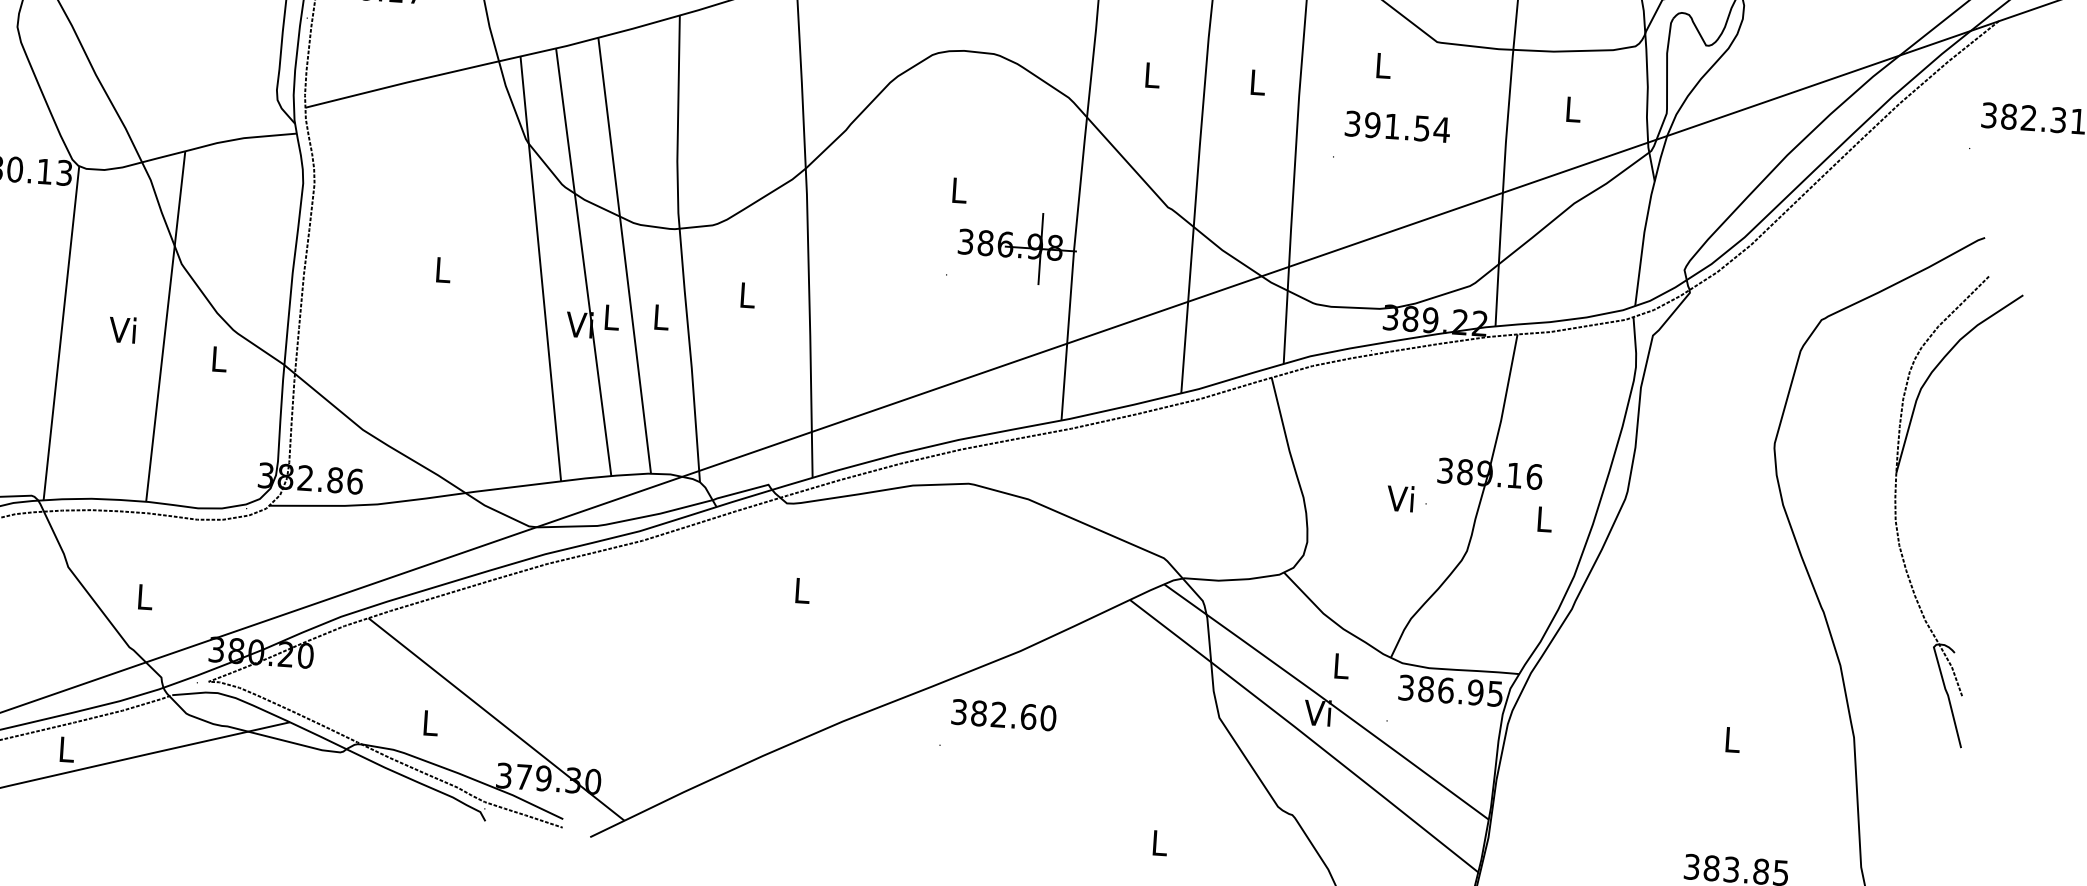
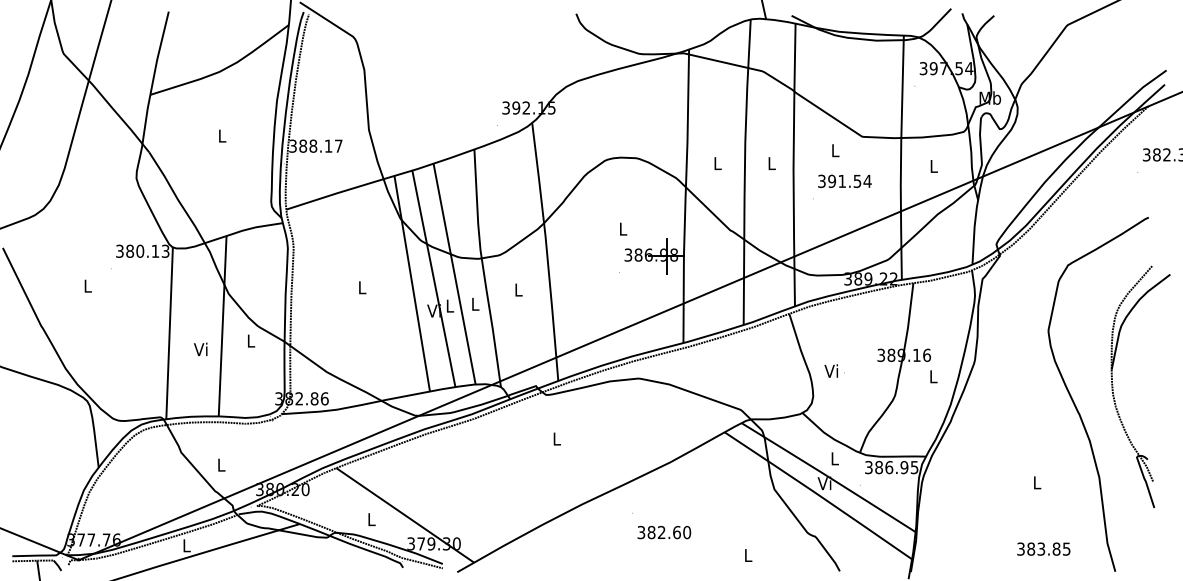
text: (122, 329) -> (200, 349), moved
text: (1406, 497) -> (834, 370), moved
part: (1897, 505) -> (1113, 386), moved
text: (1004, 715) -> (664, 532), moved

